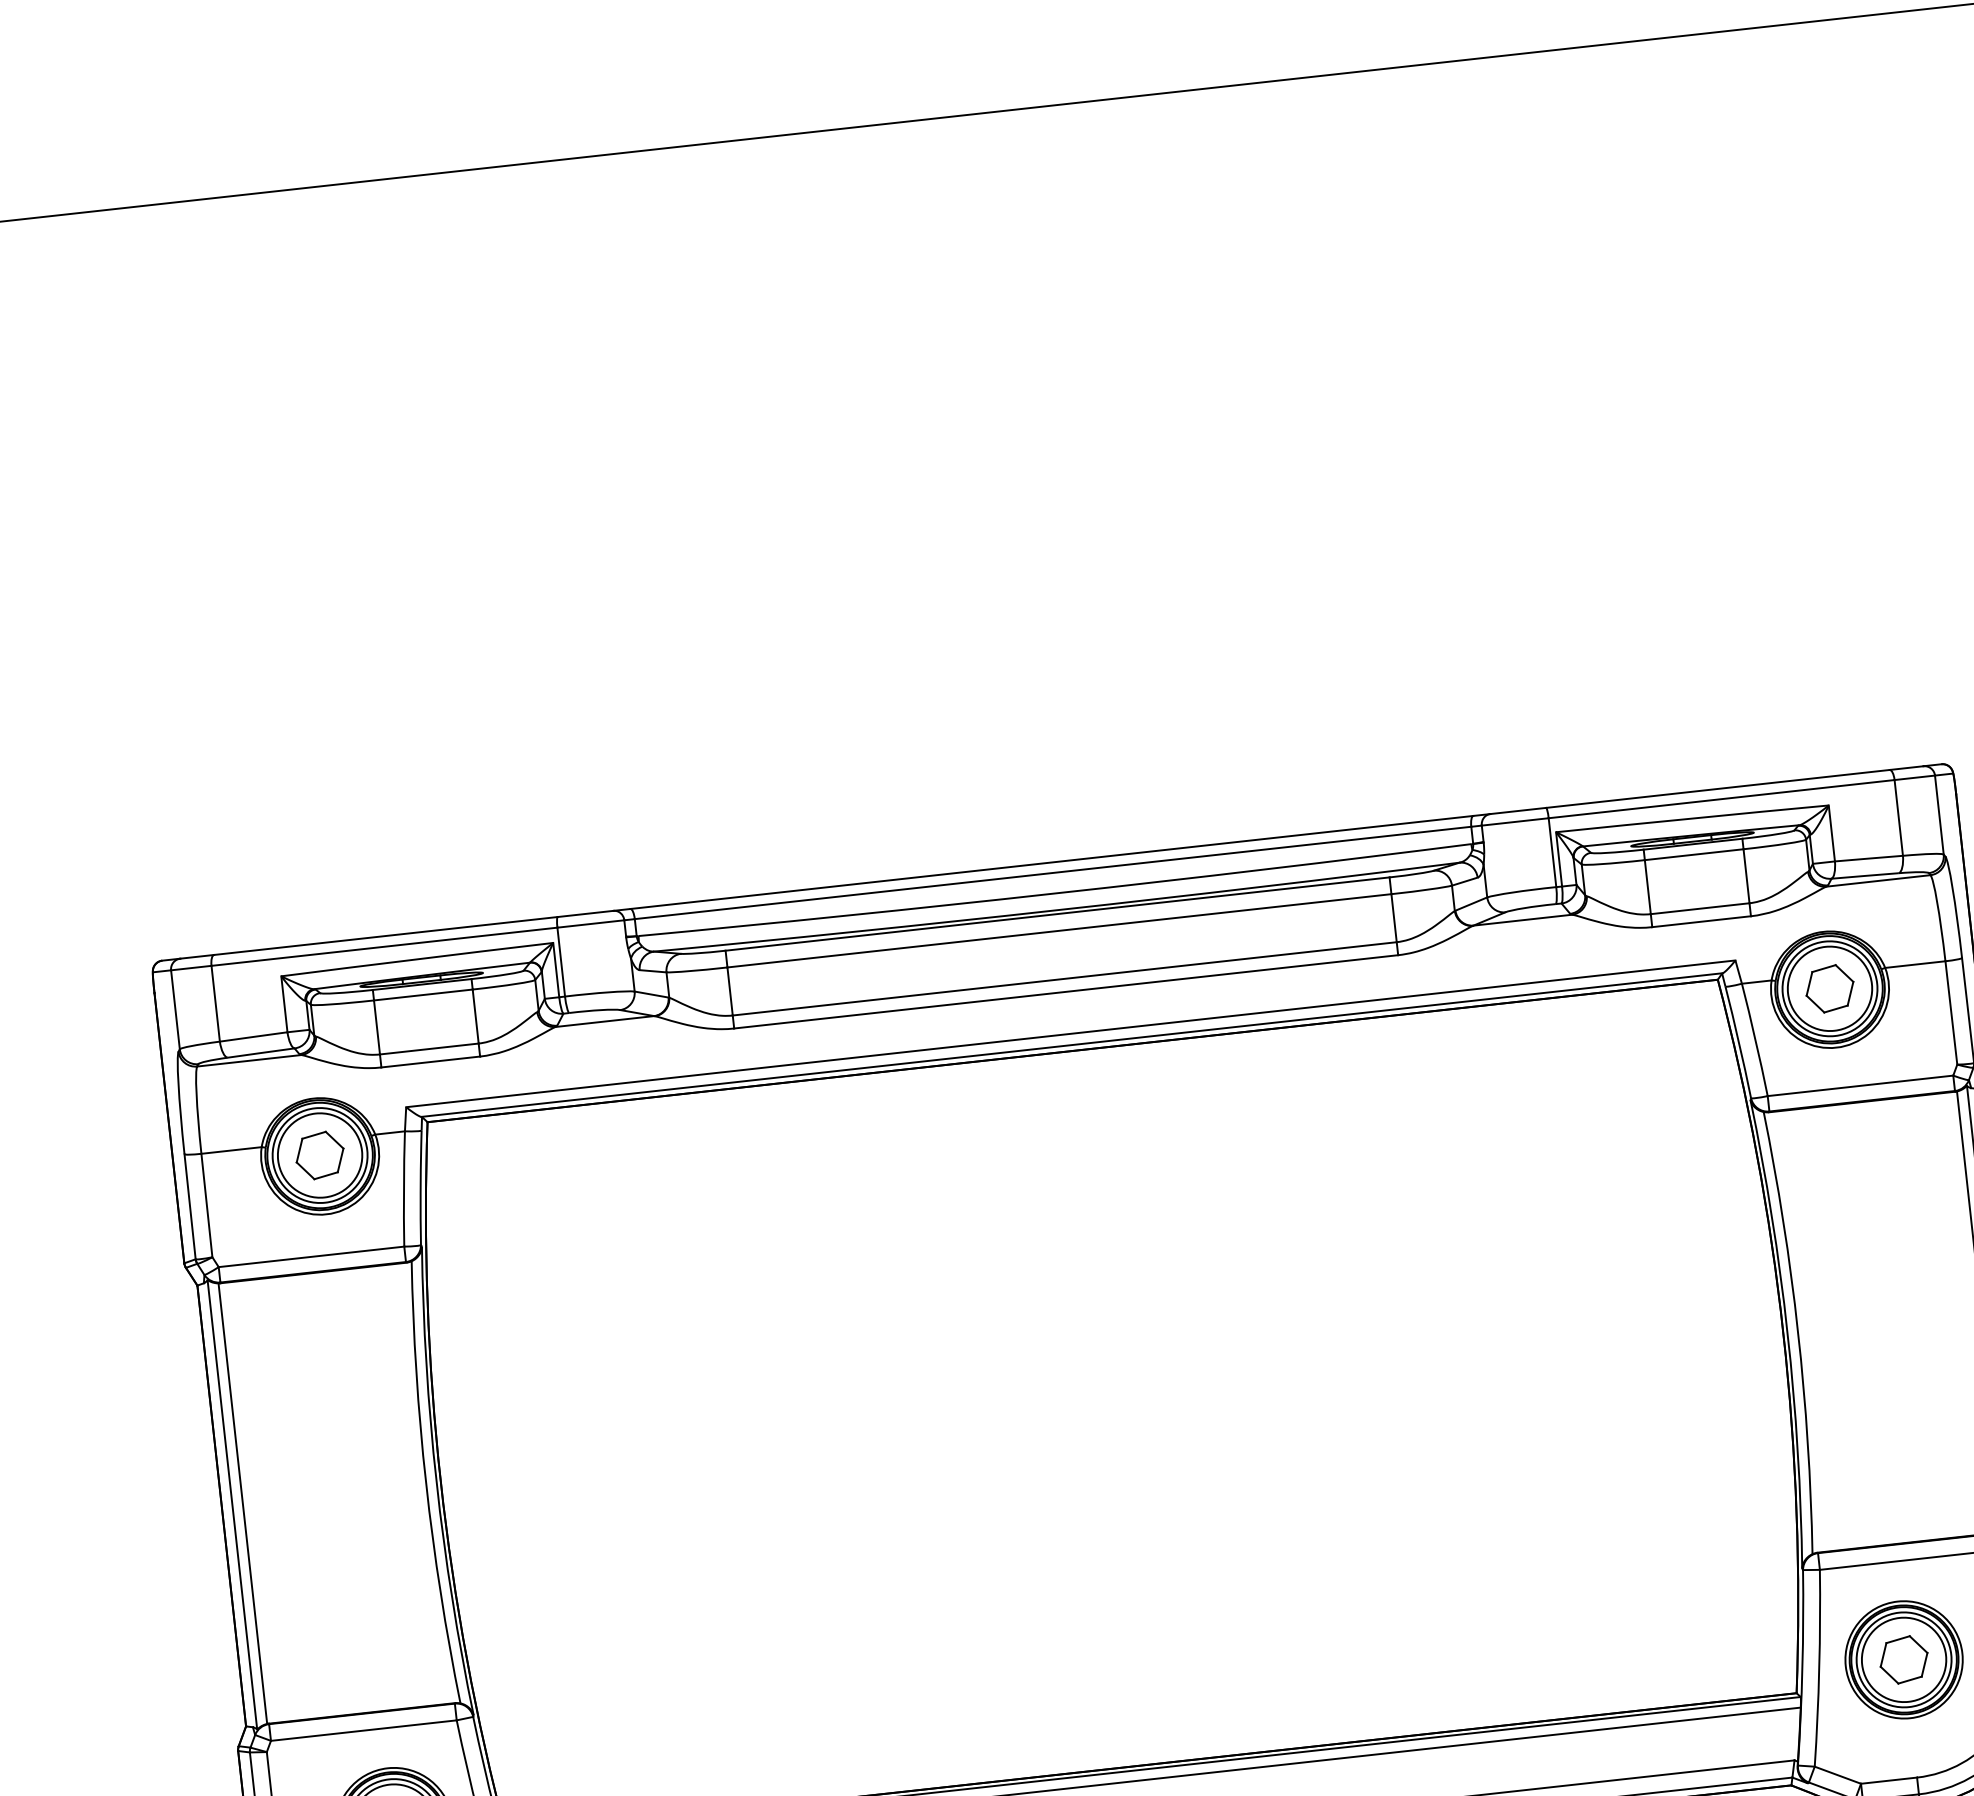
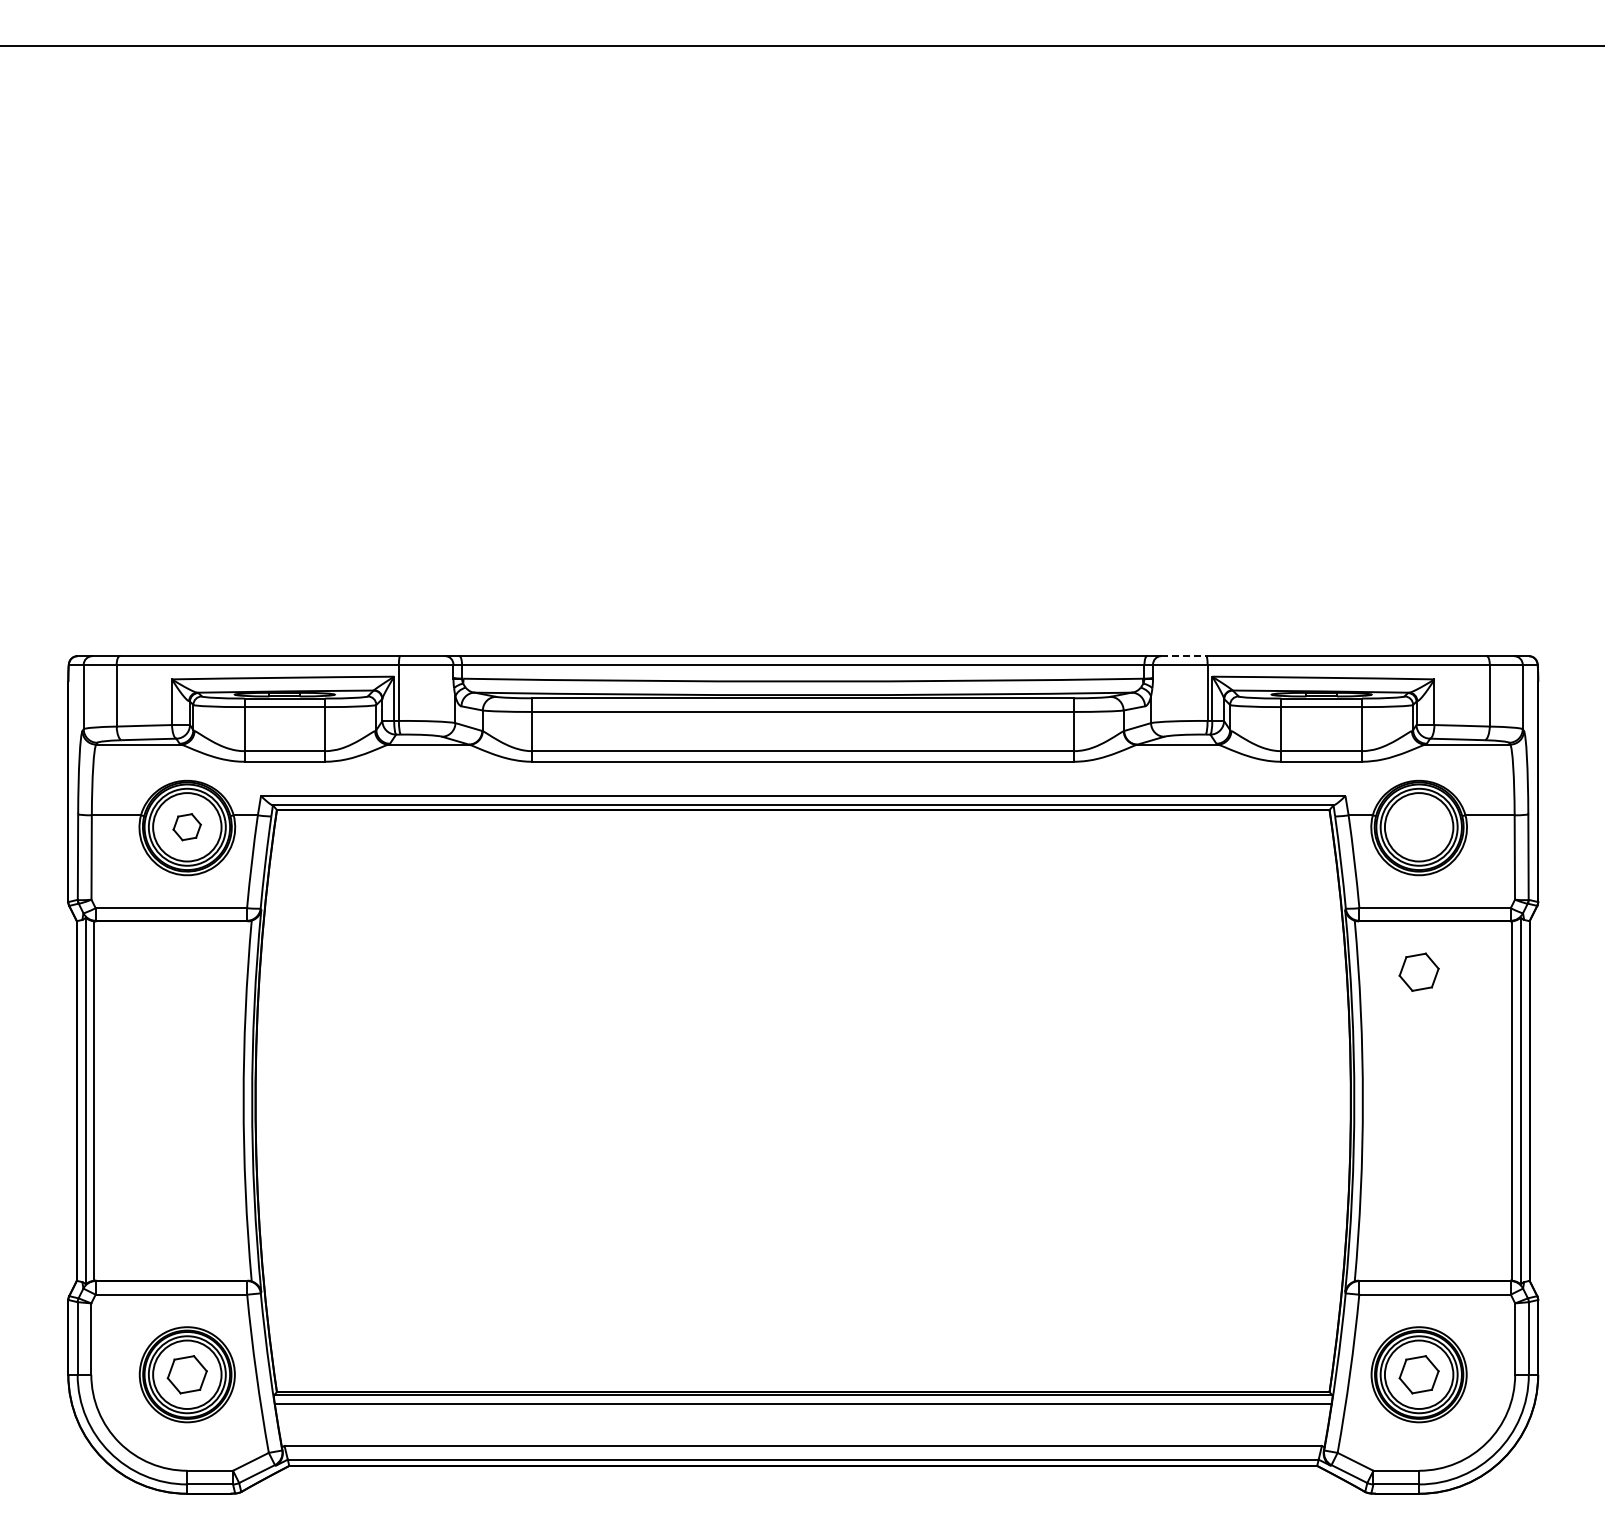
line: (1518, 811) -> (1183, 656), solid -> dashed
part: (1829, 987) -> (1418, 971), moved
part: (318, 1154) -> (186, 826), size x0.7

